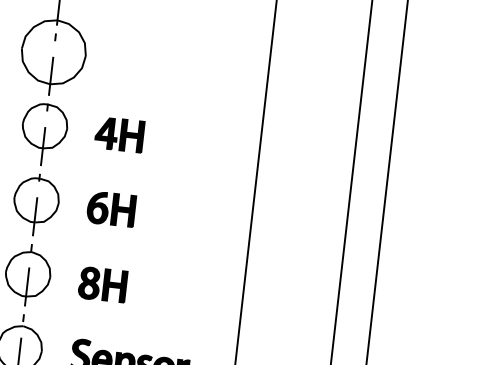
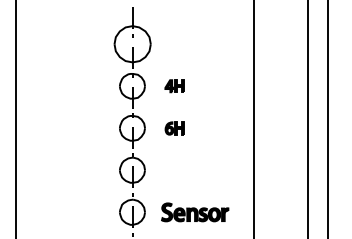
part: (119, 133) -> (174, 85), size x0.7
part: (110, 209) -> (174, 128), size x0.7
part: (102, 284) -> (174, 171), removed

